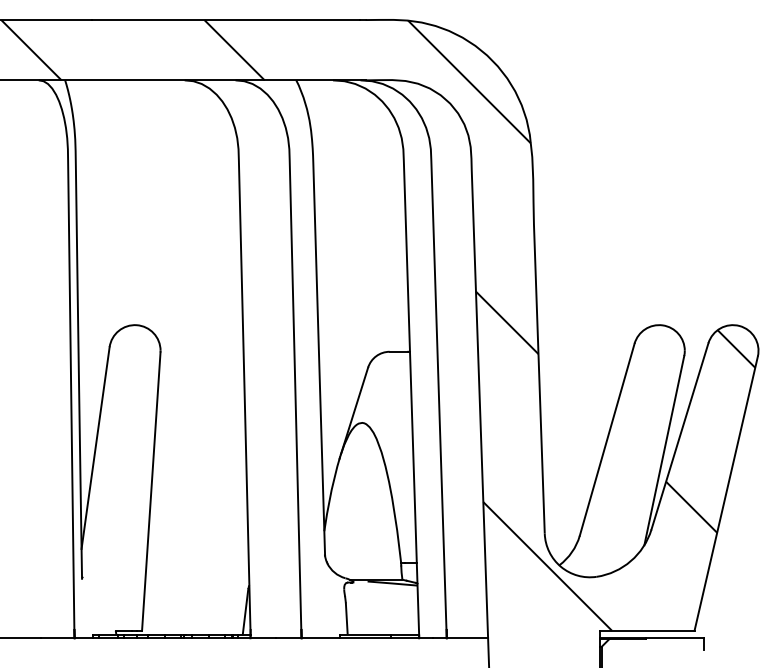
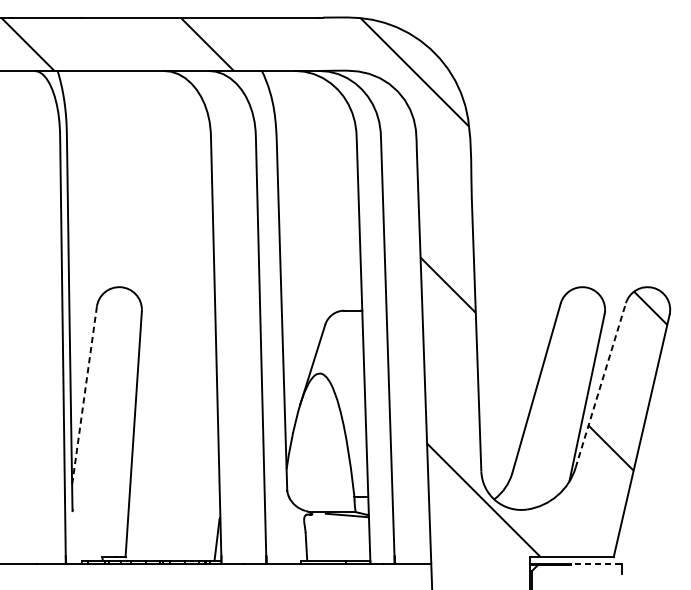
line: (680, 435) -> (601, 384), solid -> dashed
line: (95, 448) -> (84, 396), solid -> dashed
line: (674, 638) -> (595, 564), solid -> dashed

